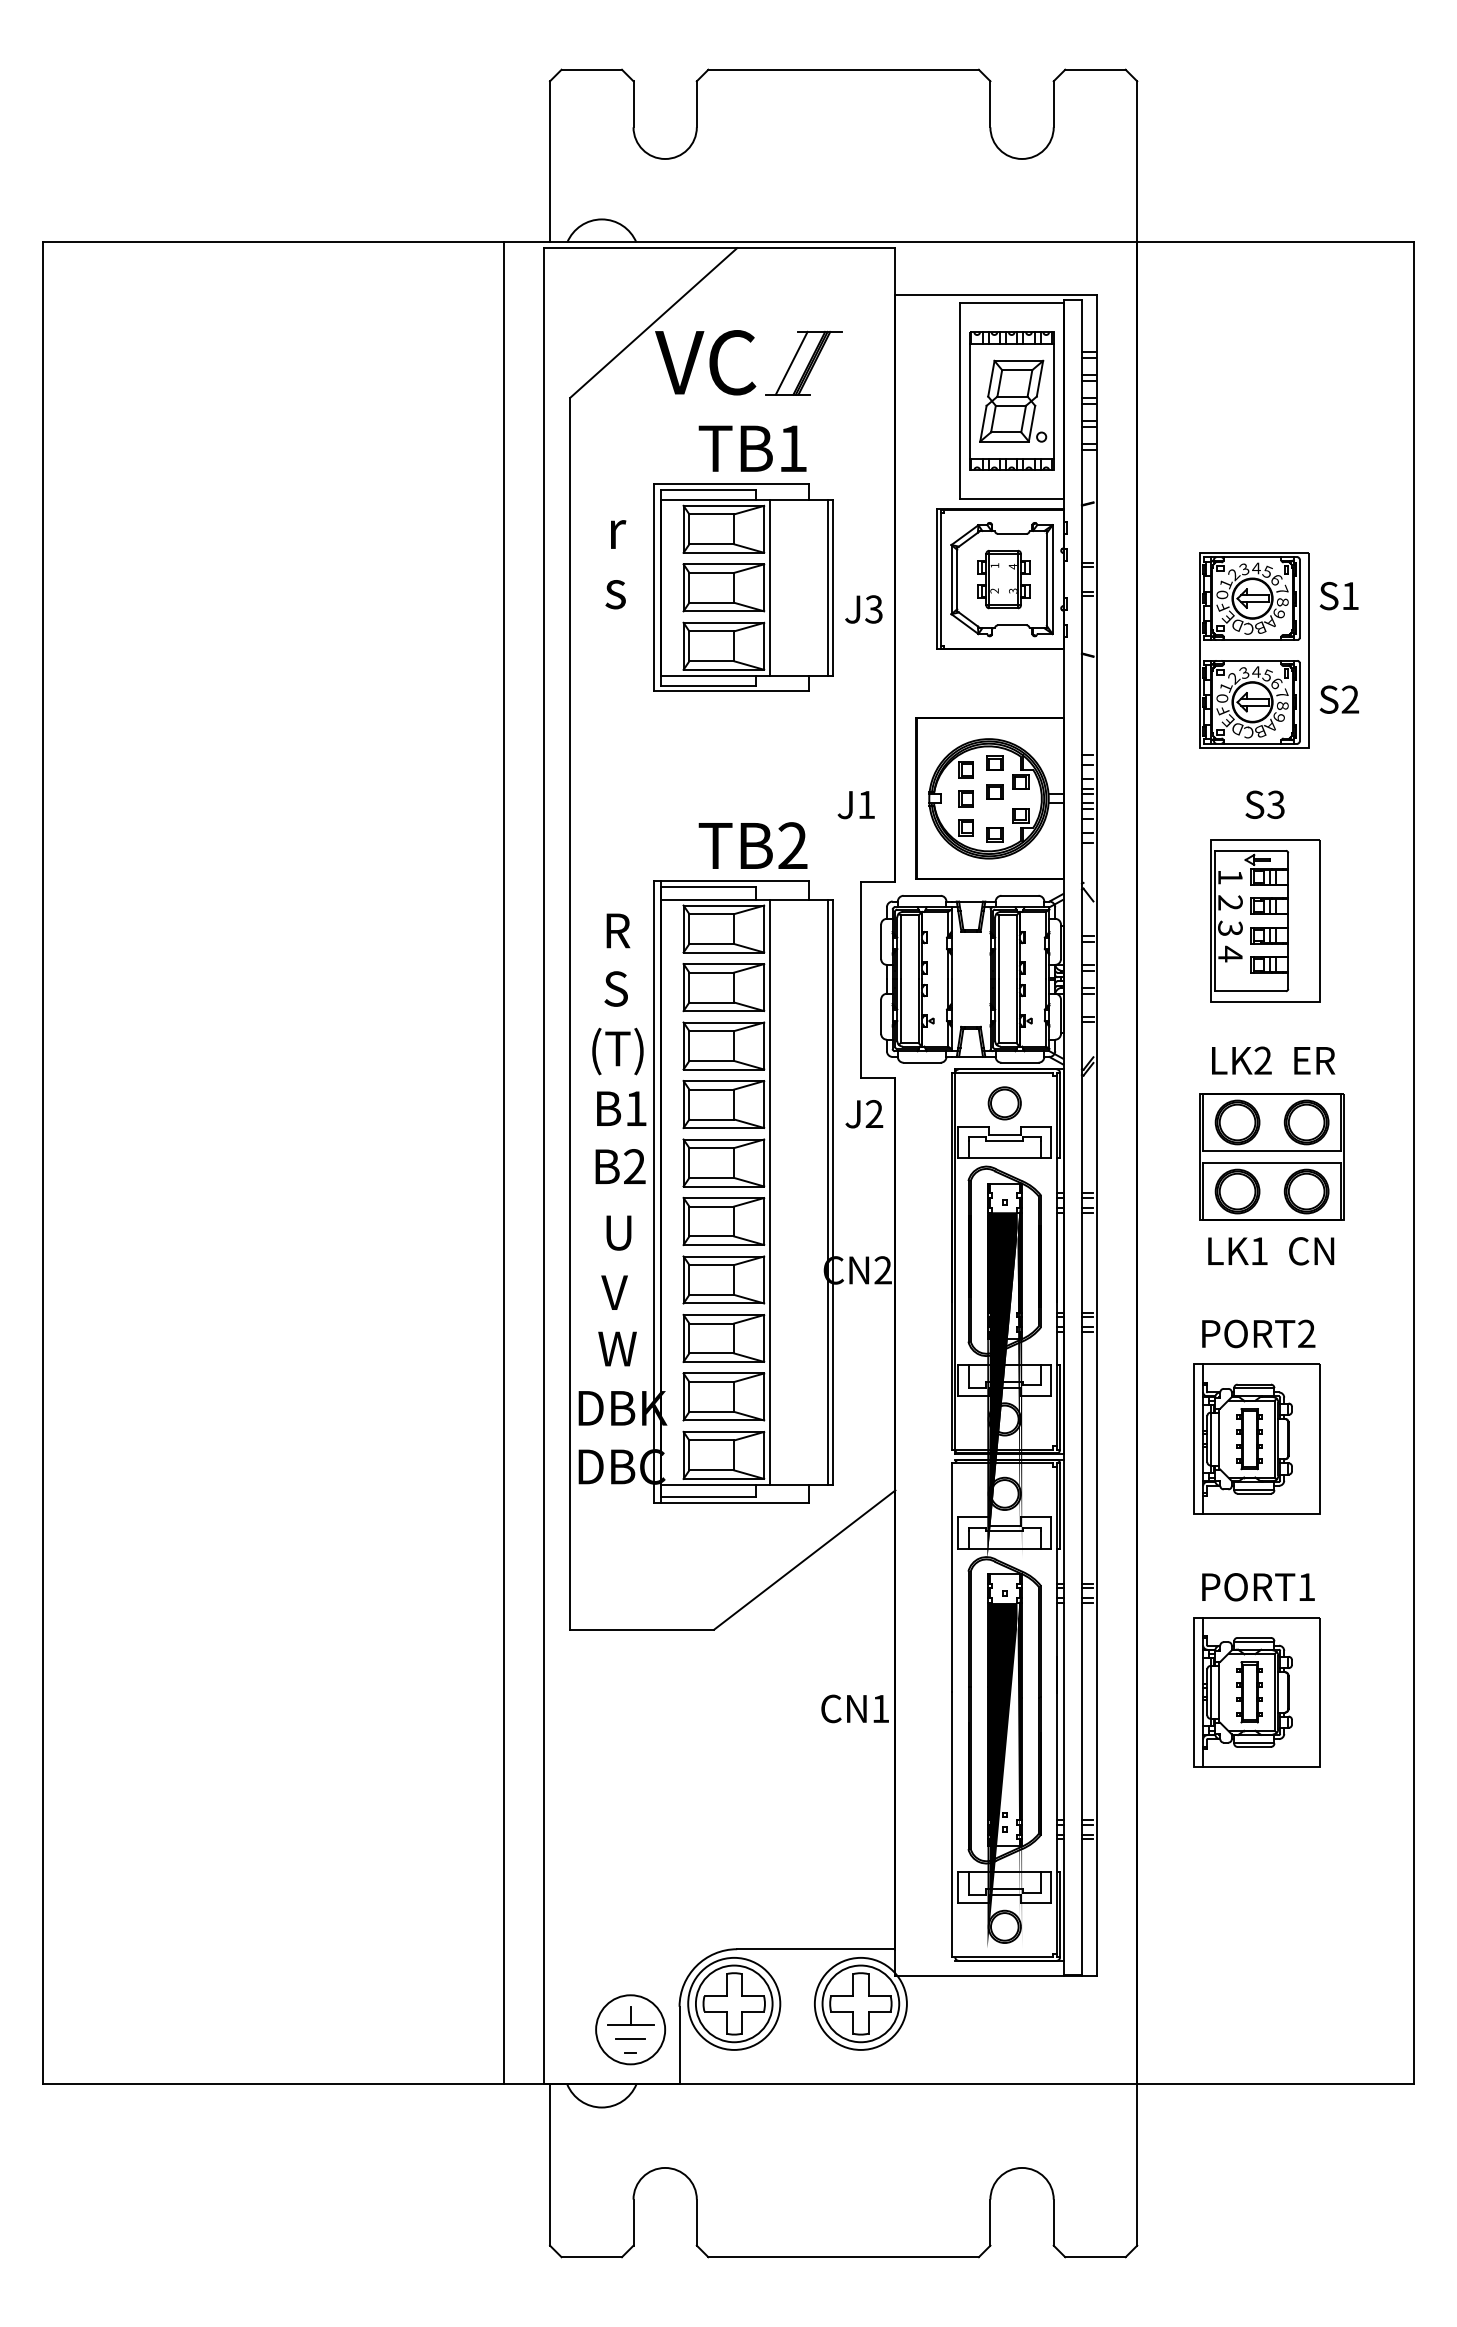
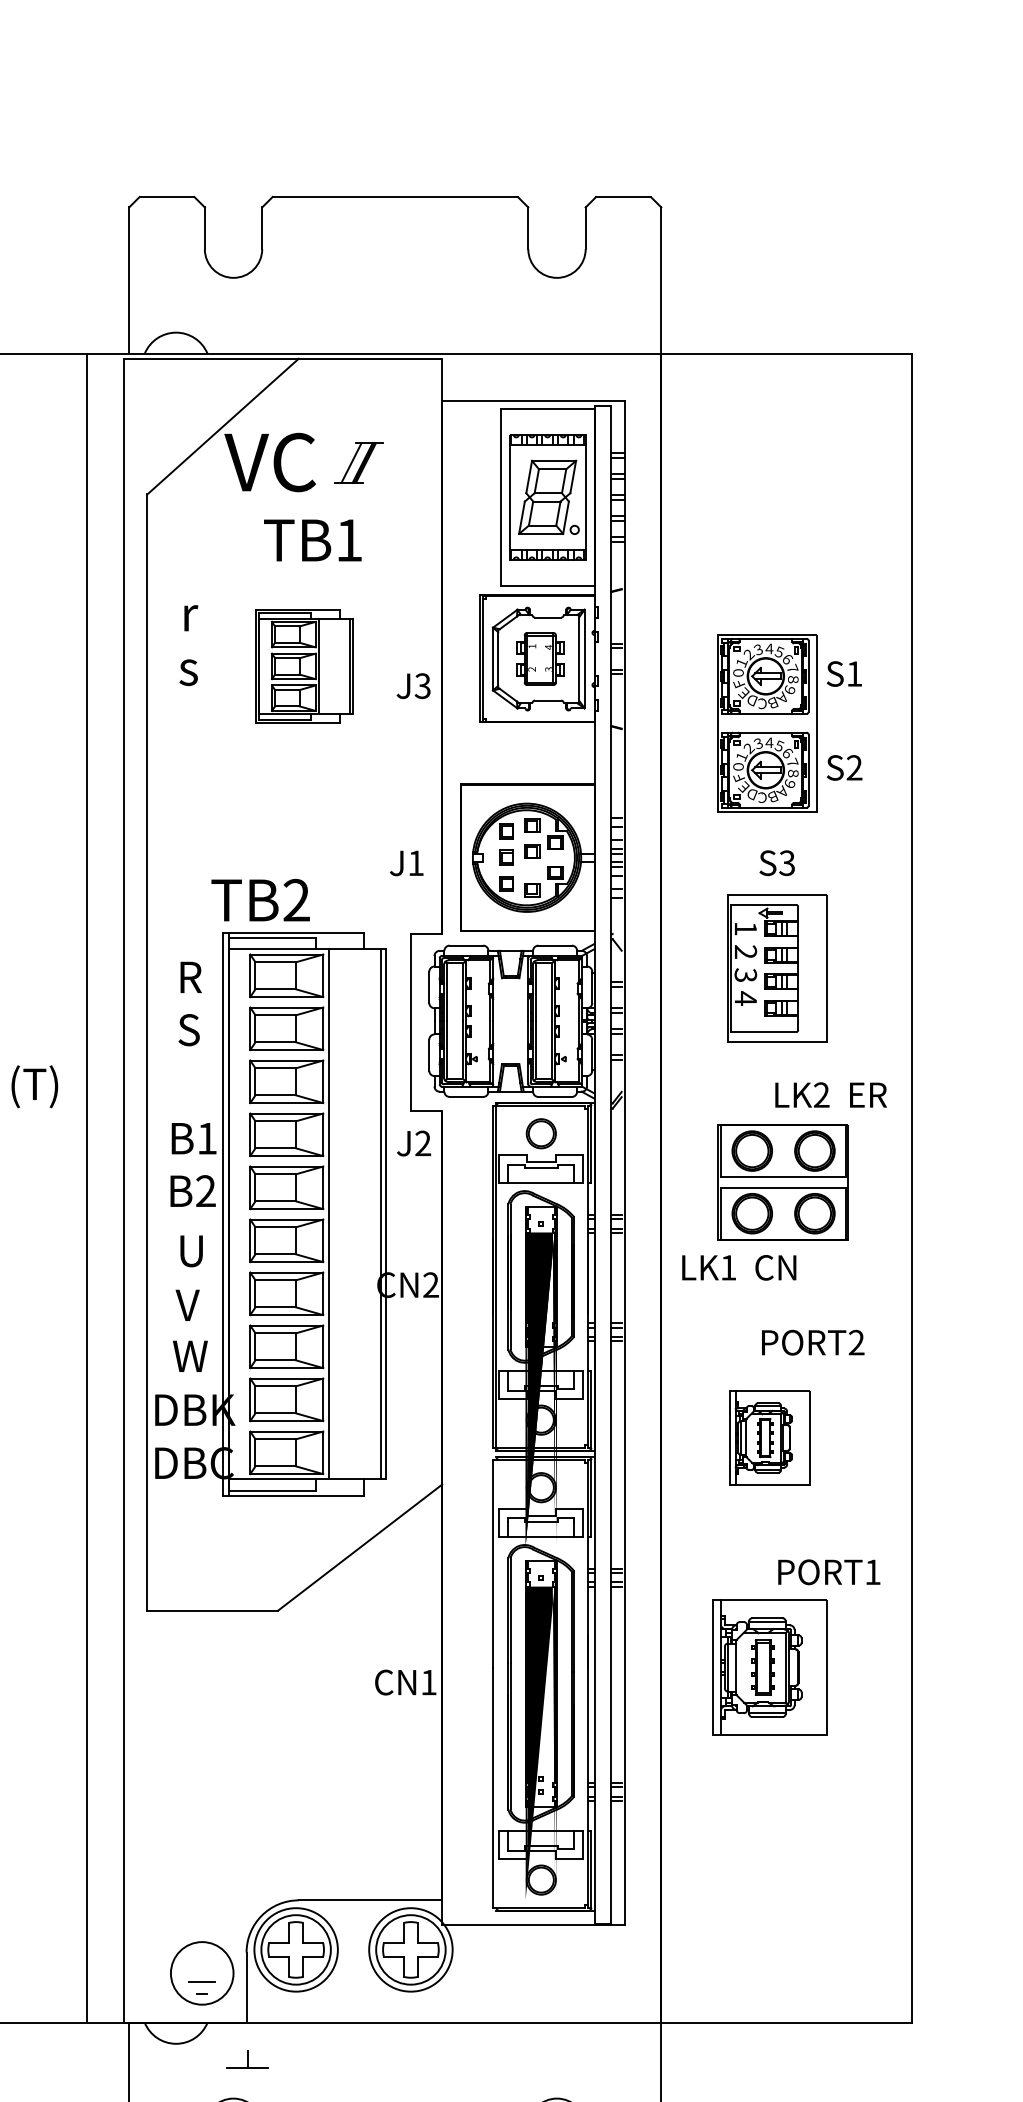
part: (803, 362) -> (358, 462), size x0.7
part: (743, 587) -> (304, 666), size x0.6
text: (752, 845) -> (260, 900), moved
text: (617, 1051) -> (34, 1086), moved
text: (1273, 1060) -> (831, 1094), moved
text: (1271, 1251) -> (739, 1268), moved
text: (1258, 1333) -> (812, 1342), moved
part: (1256, 1438) -> (769, 1437), size x0.7
text: (1258, 1587) -> (829, 1572), moved
part: (630, 2015) -> (247, 2059), moved

